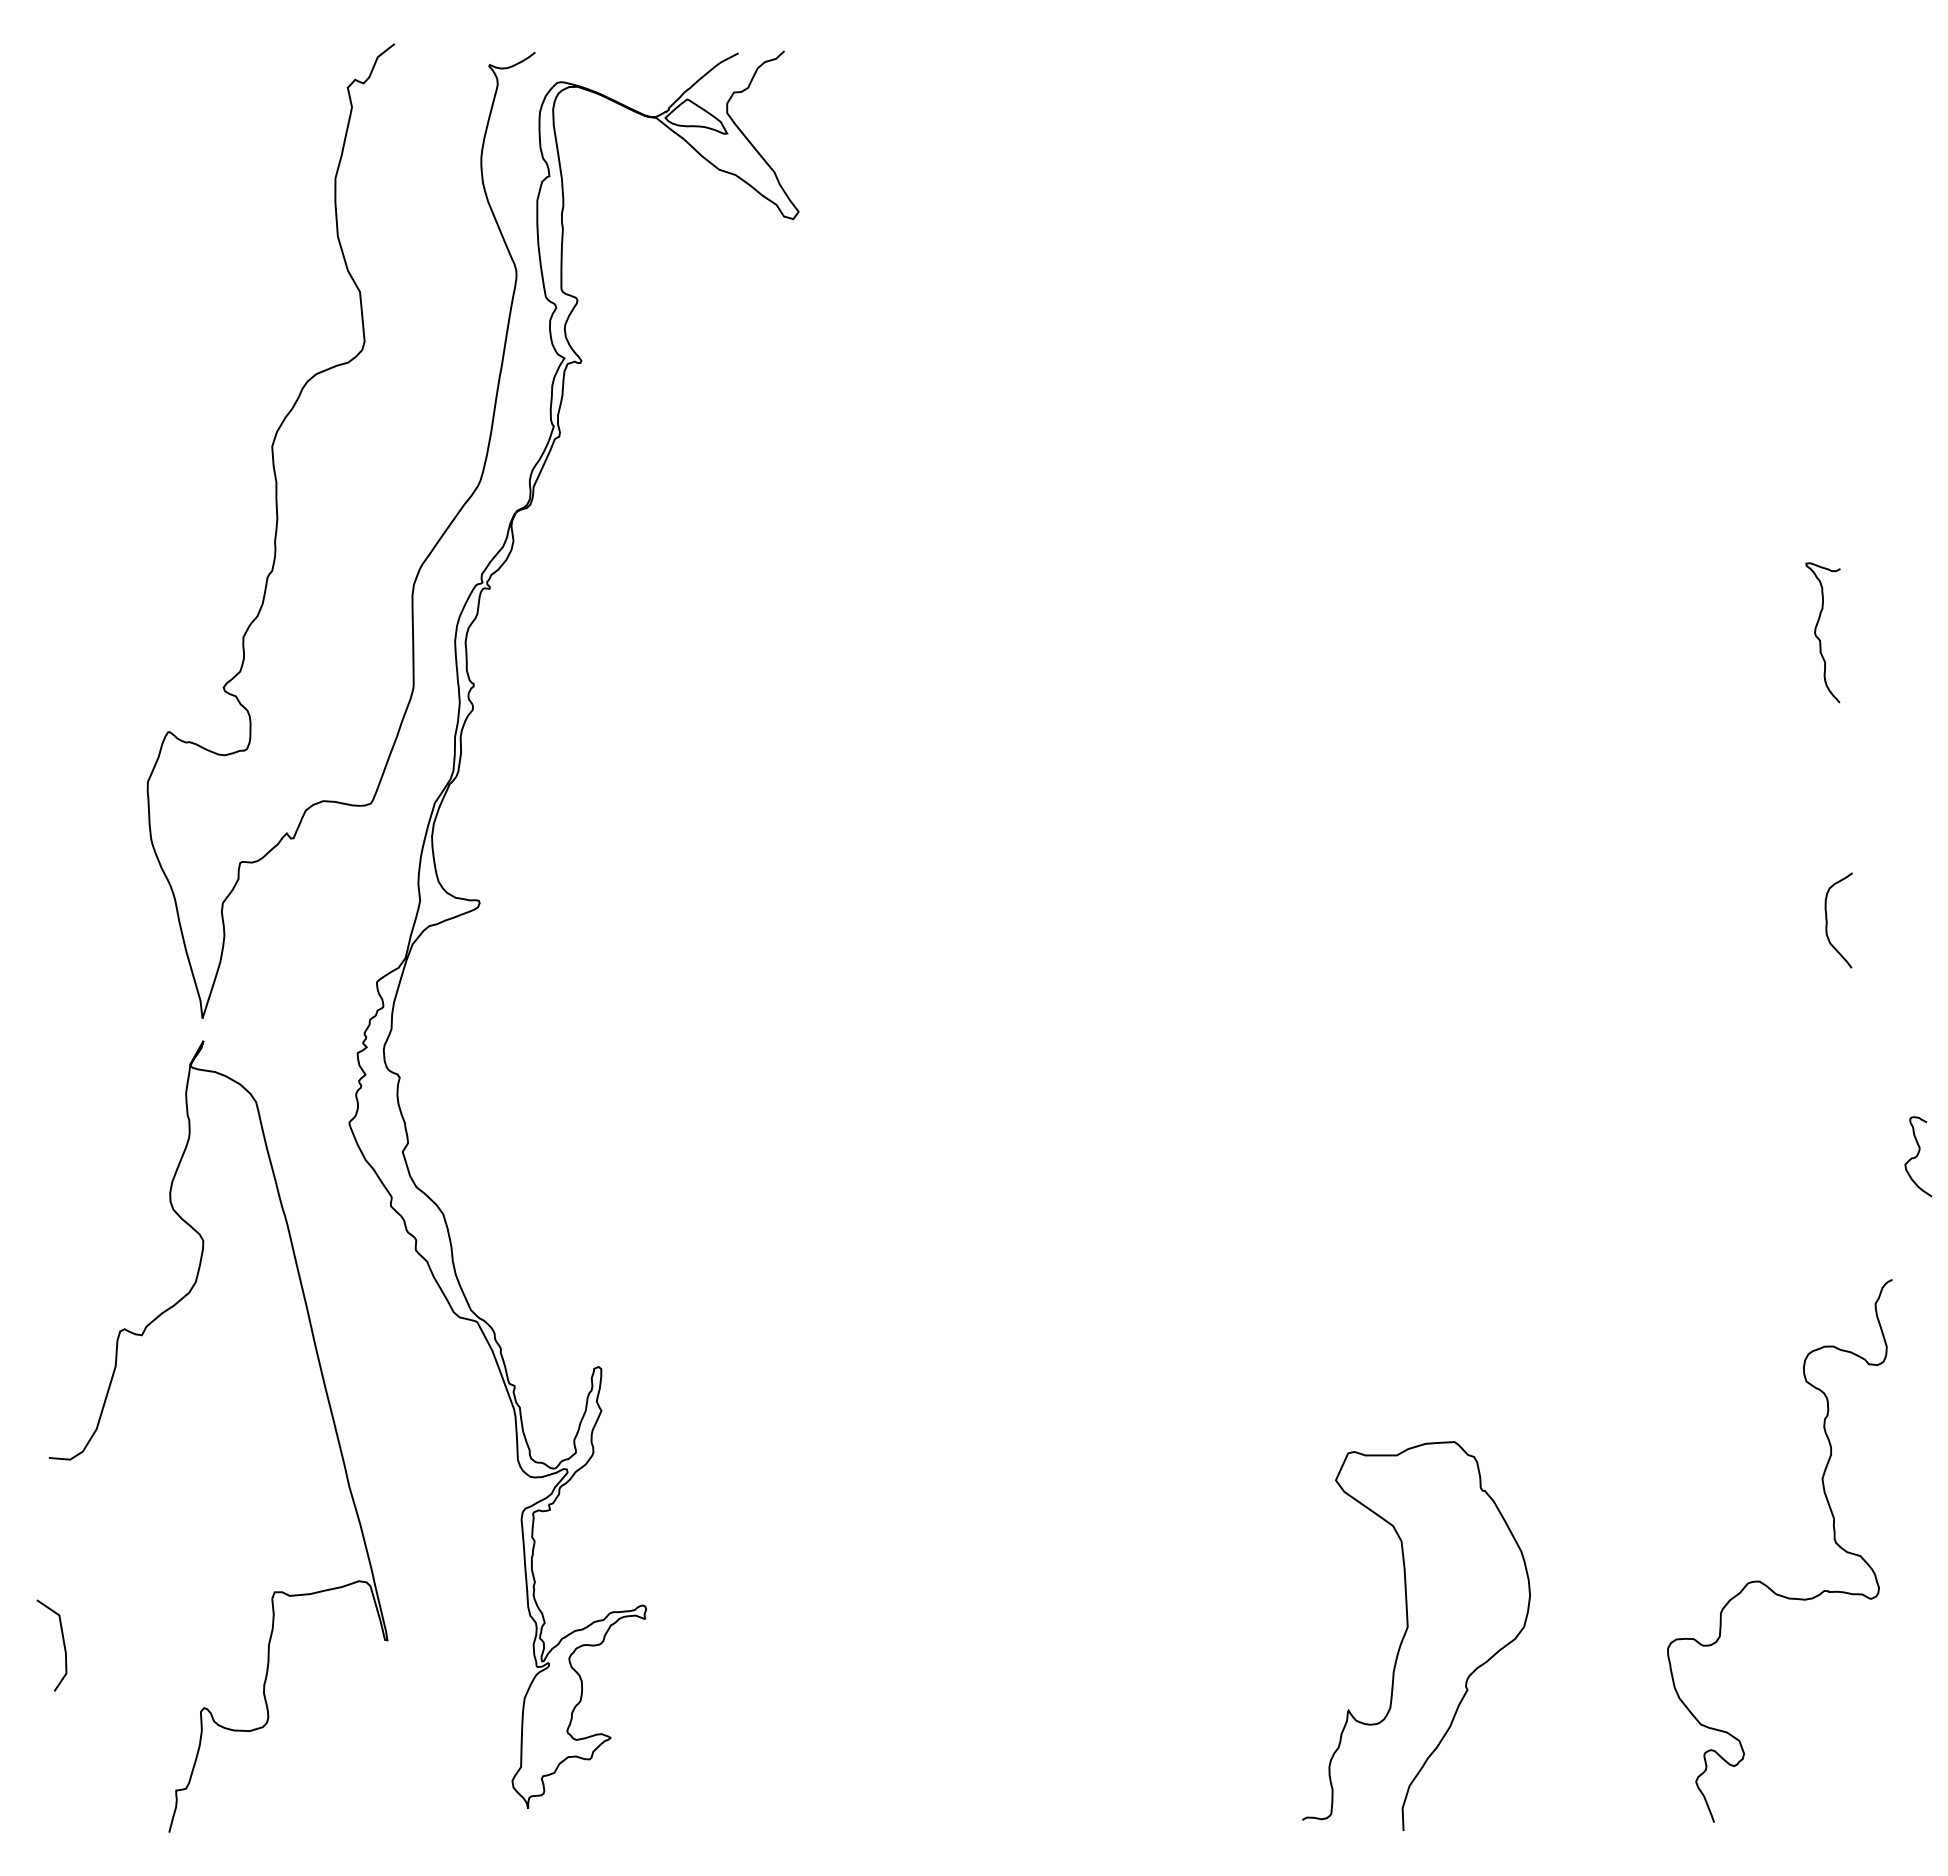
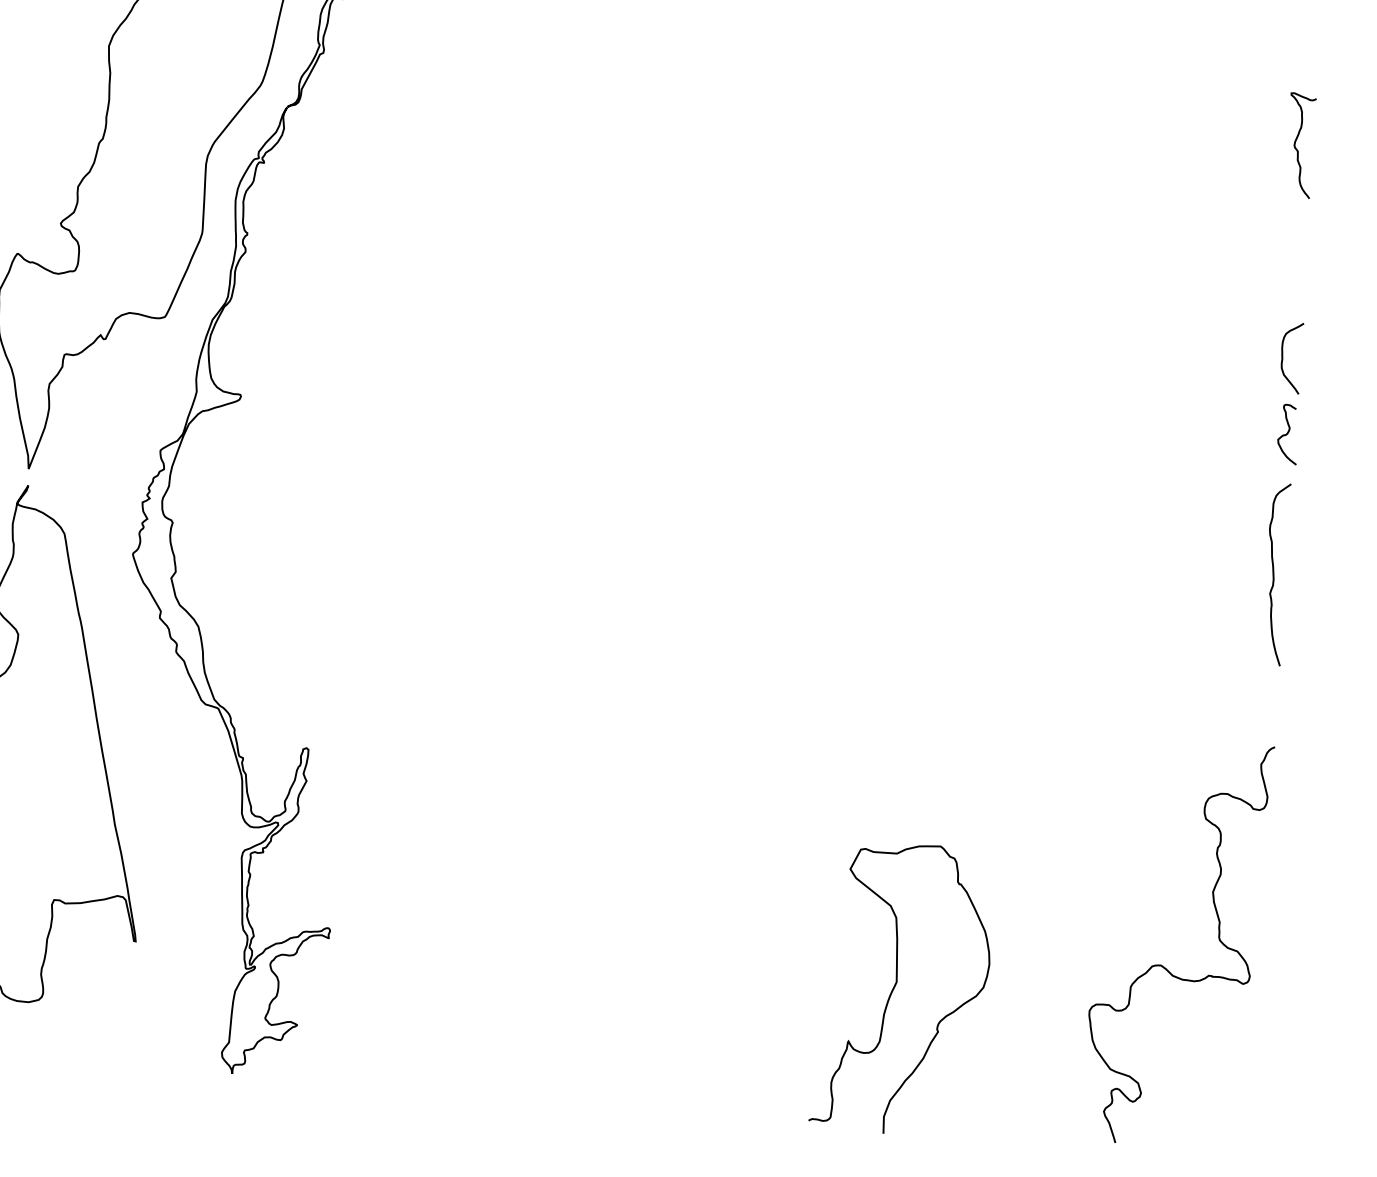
curve: (1816, 631) -> (1295, 144), moved
curve: (1827, 920) -> (1283, 357), moved
curve: (1875, 1048) -> (1273, 574), added
curve: (1918, 1155) -> (1288, 433), moved

